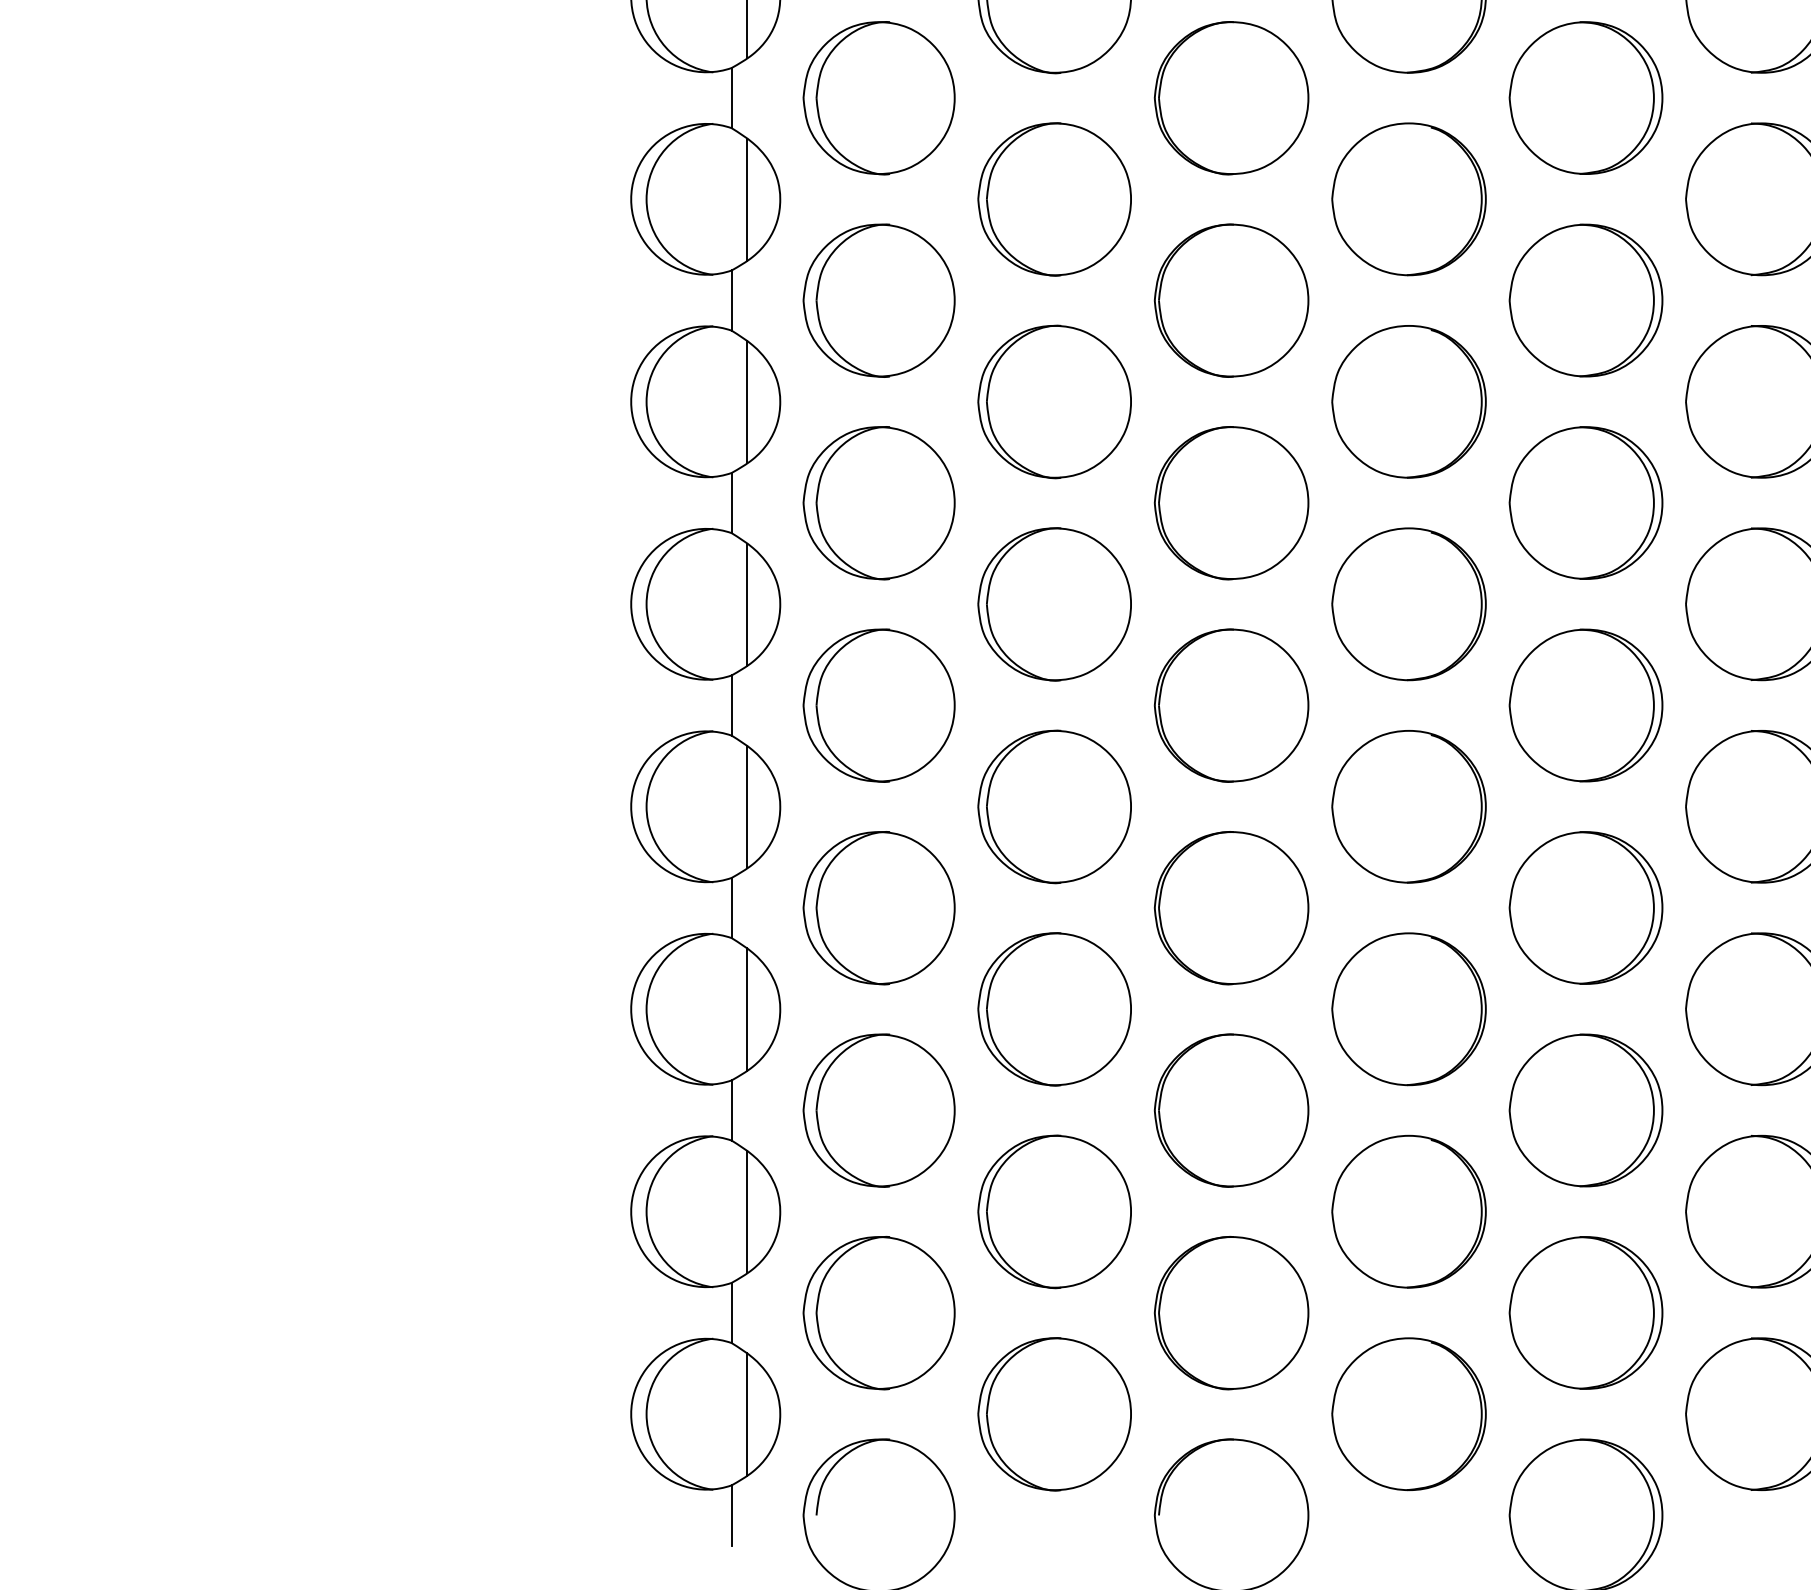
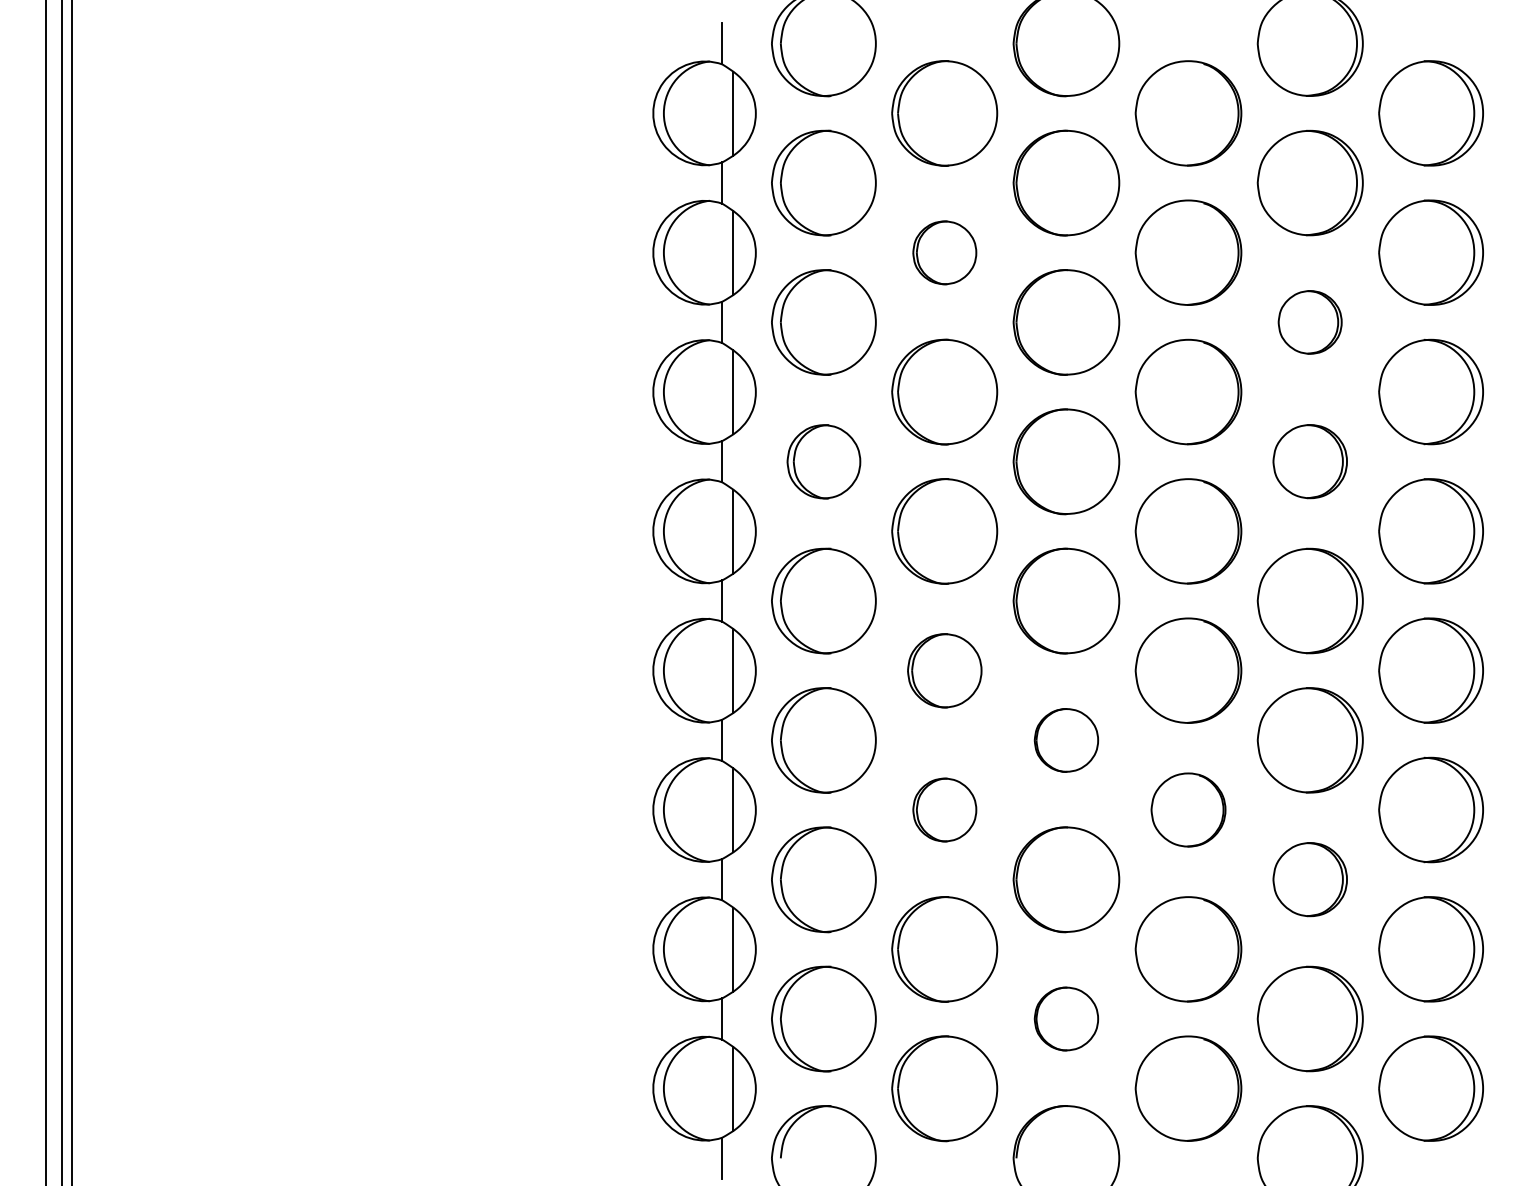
part: (1054, 199) -> (944, 252), size x0.6
part: (1584, 300) -> (1309, 322), size x0.6
part: (878, 502) -> (823, 461), size x0.7
part: (1584, 502) -> (1309, 461), size x0.7
part: (1054, 806) -> (944, 670), size x0.7
part: (1231, 908) -> (1066, 740), size x0.6
part: (1054, 1008) -> (944, 809), size x0.6
part: (1409, 1008) -> (1188, 809), size x0.7
part: (1584, 1110) -> (1309, 879), size x0.7
part: (1231, 1312) -> (1066, 1018), size x0.6

